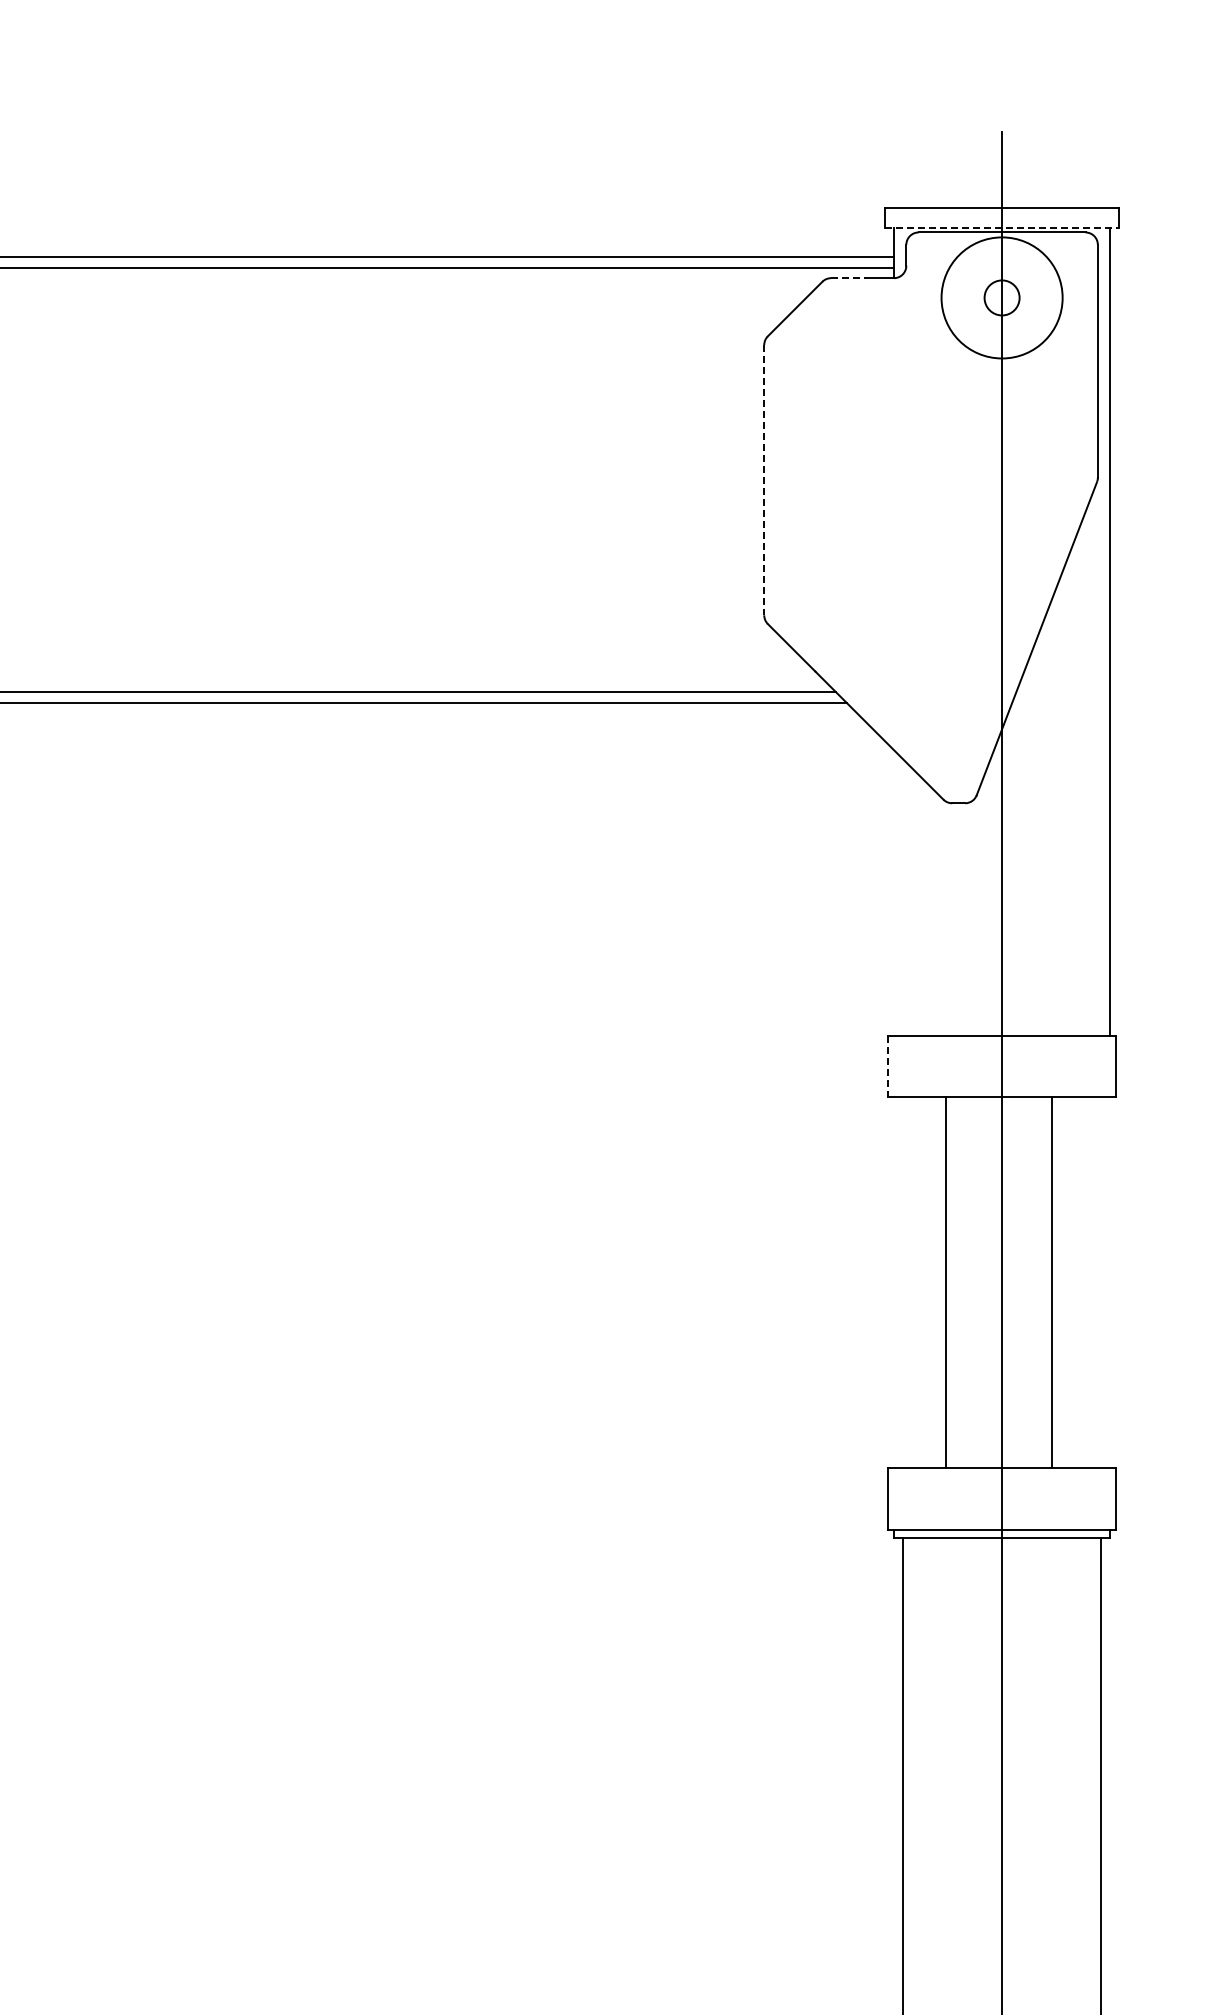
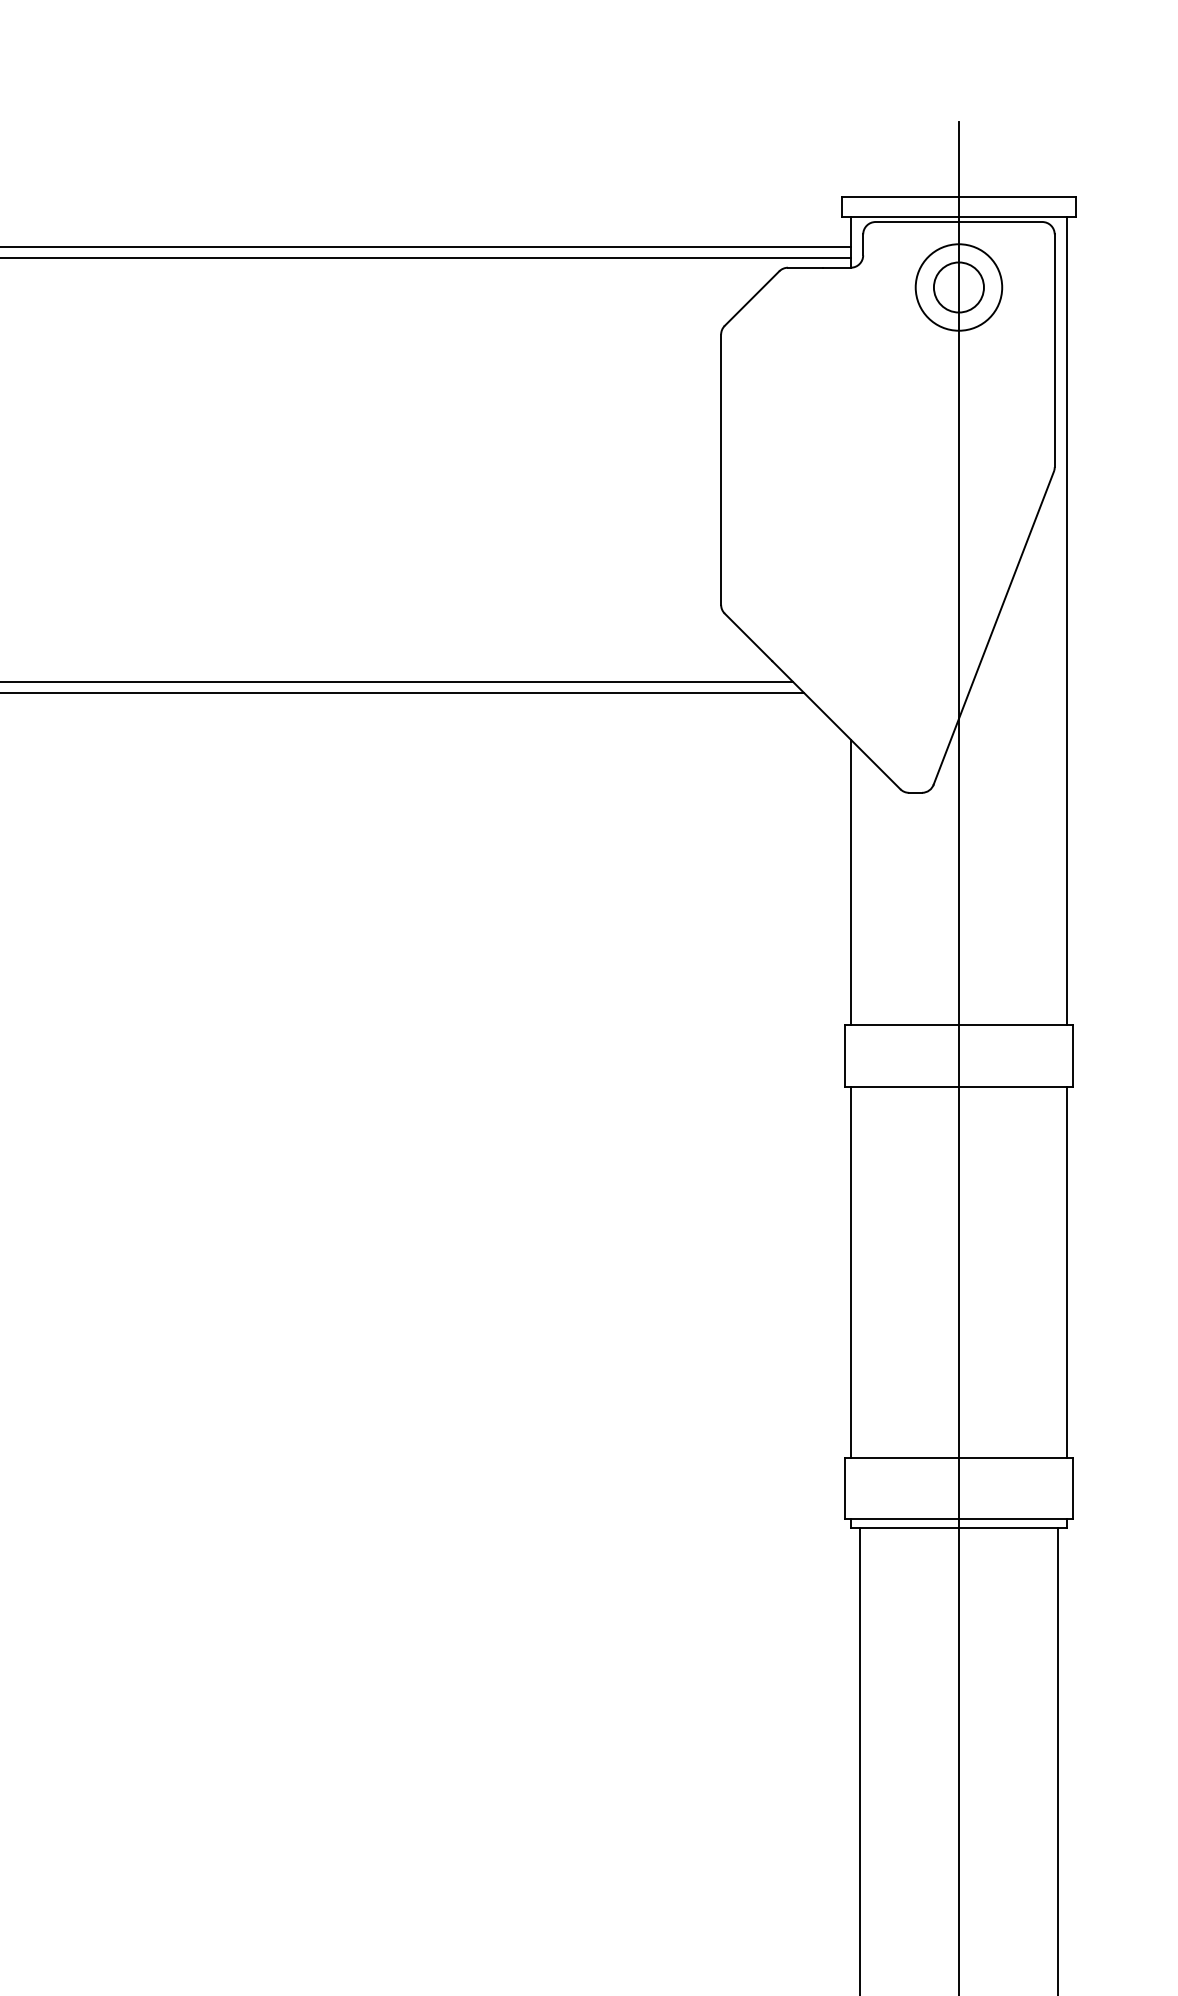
line: (1002, 227) -> (959, 217), dashed -> solid
line: (848, 278) -> (805, 268), dashed -> solid
circle: (1001, 297) -> (958, 287), size x0.71
circle: (1002, 297) -> (959, 287), size x1.43
line: (764, 480) -> (721, 470), dashed -> solid
line: (893, 892) -> (850, 882), added
line: (888, 1066) -> (845, 1056), dashed -> solid
line: (945, 1282) -> (850, 1272), moved
line: (1052, 1282) -> (1067, 1272), moved

